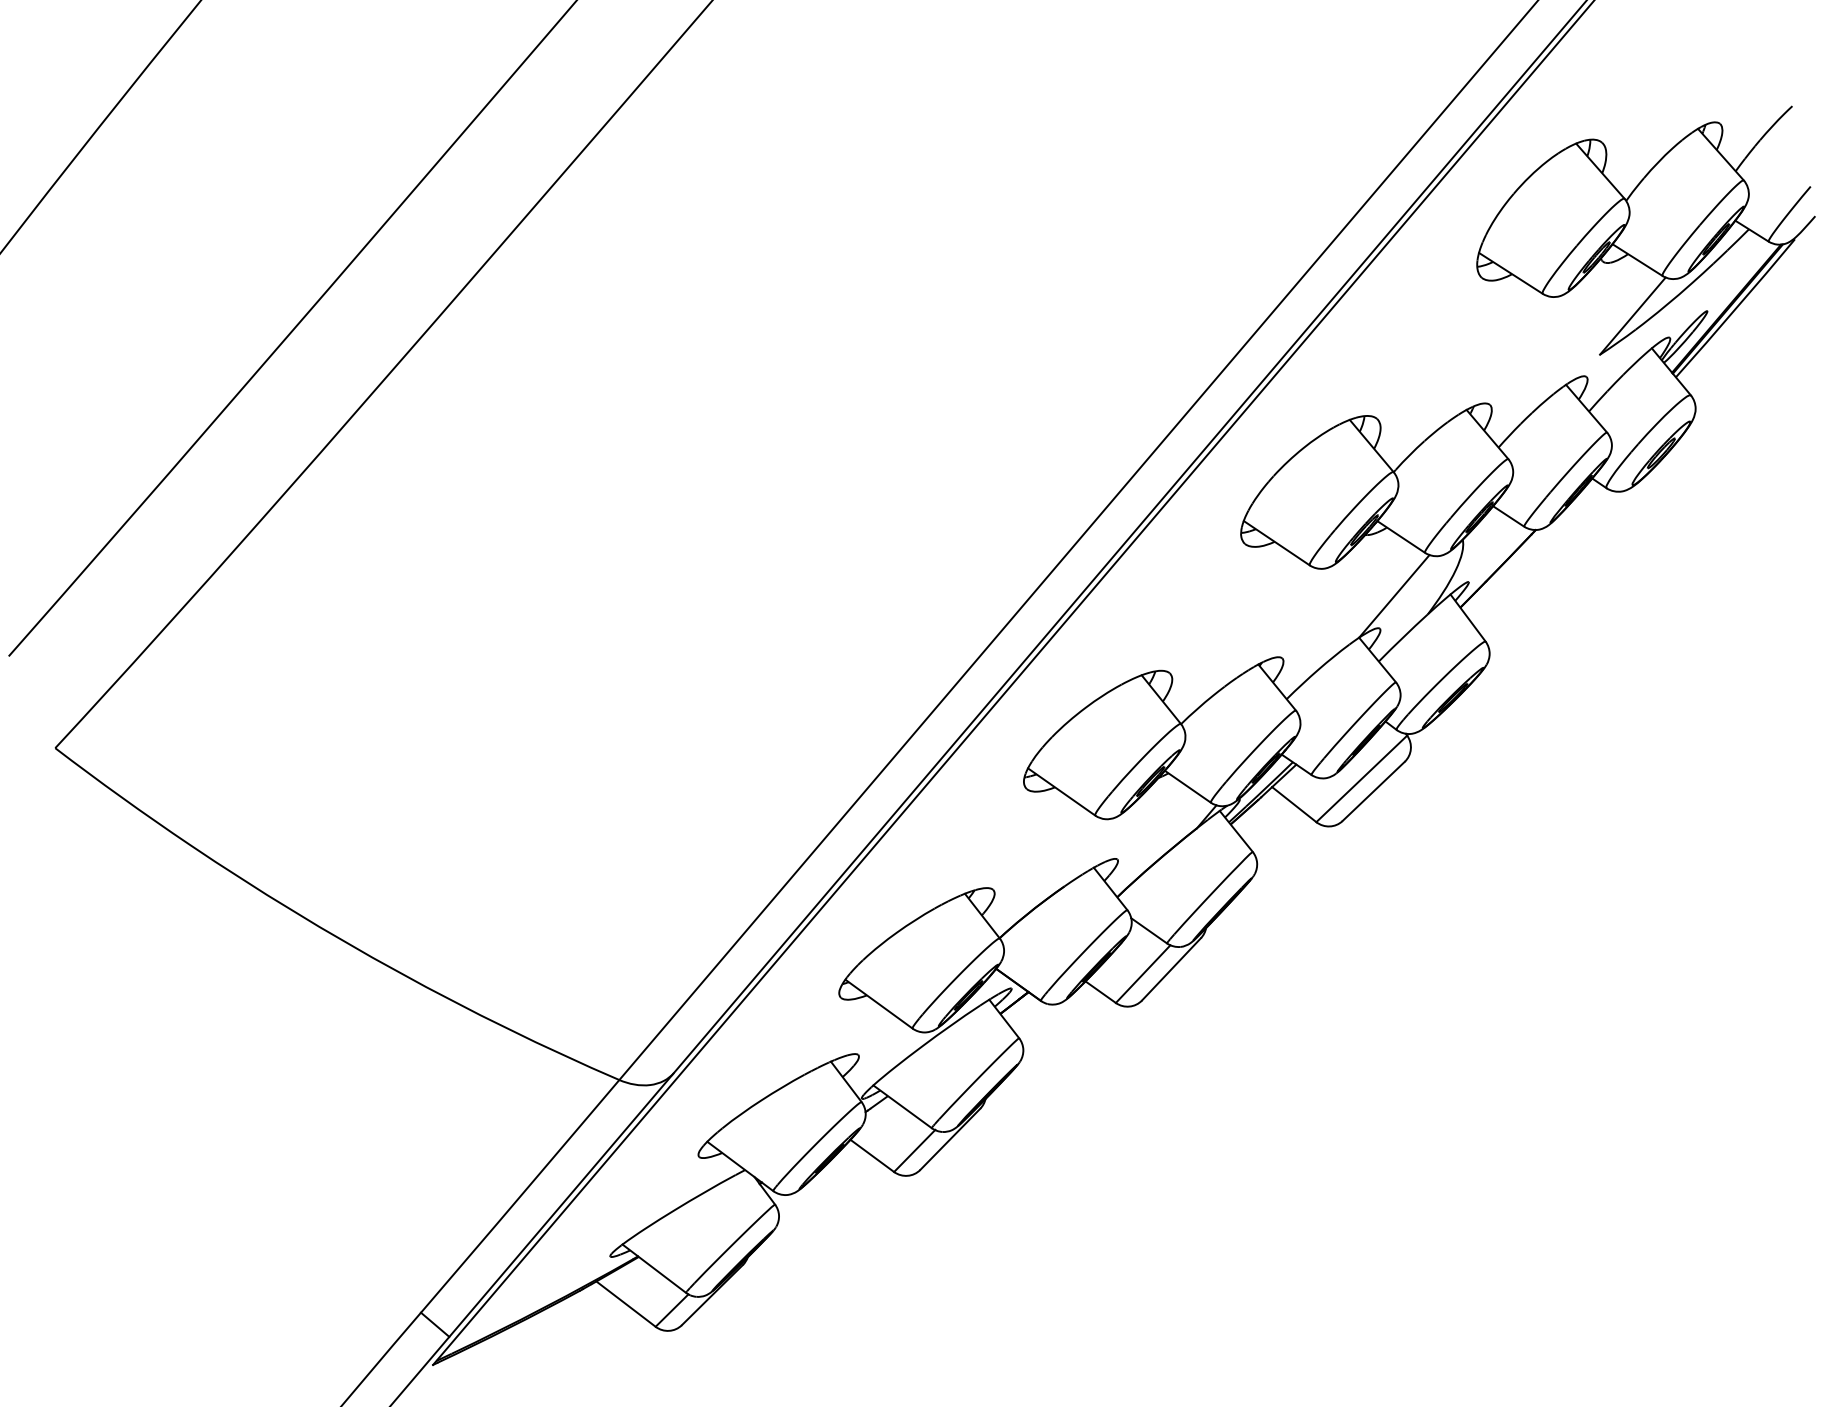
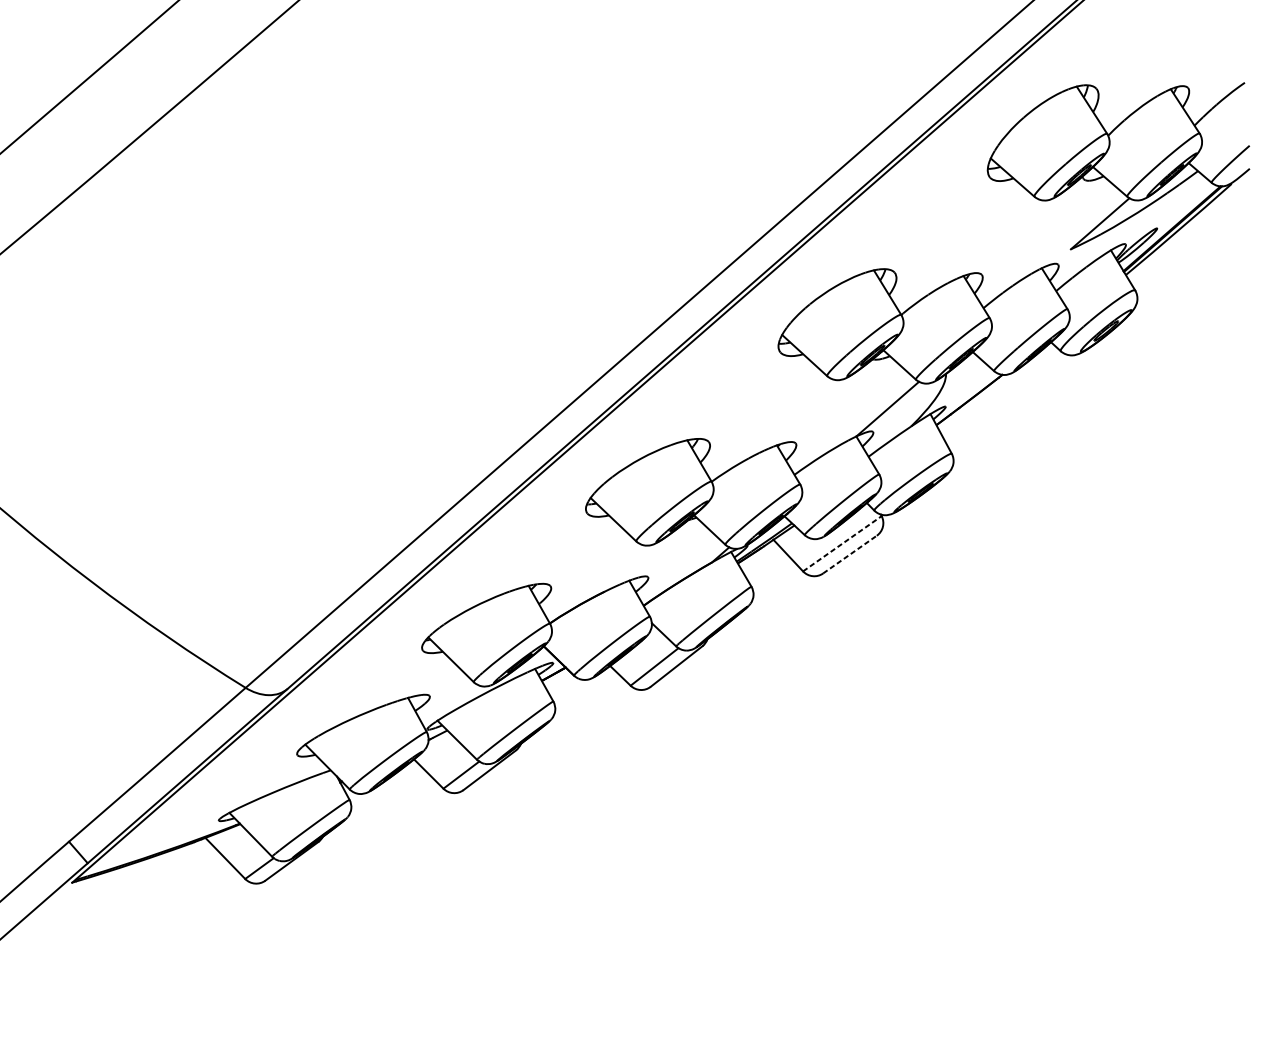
line: (1361, 778) -> (842, 543), solid -> dashed
line: (1373, 791) -> (849, 554), solid -> dashed

